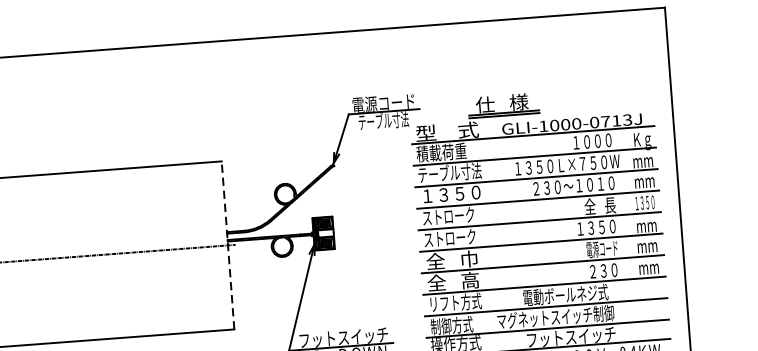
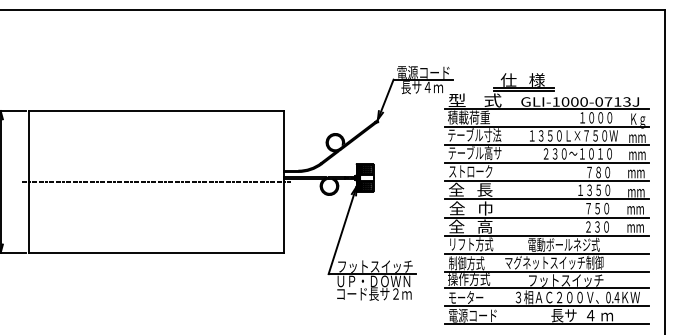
text: (383, 121) -> (422, 87), テーブル寸法 -> 長サ４ｍ
text: (451, 194) -> (474, 153), １３５０ -> テーブル高サ
text: (645, 202) -> (636, 172), １３５０ -> mm
text: (600, 206) -> (598, 172), 全   長 -> ７８０
text: (449, 237) -> (470, 189), ストローク -> 全   長
line: (228, 244) -> (284, 181), dashed -> solid
text: (602, 249) -> (597, 208), 電源コード -> ７５０

